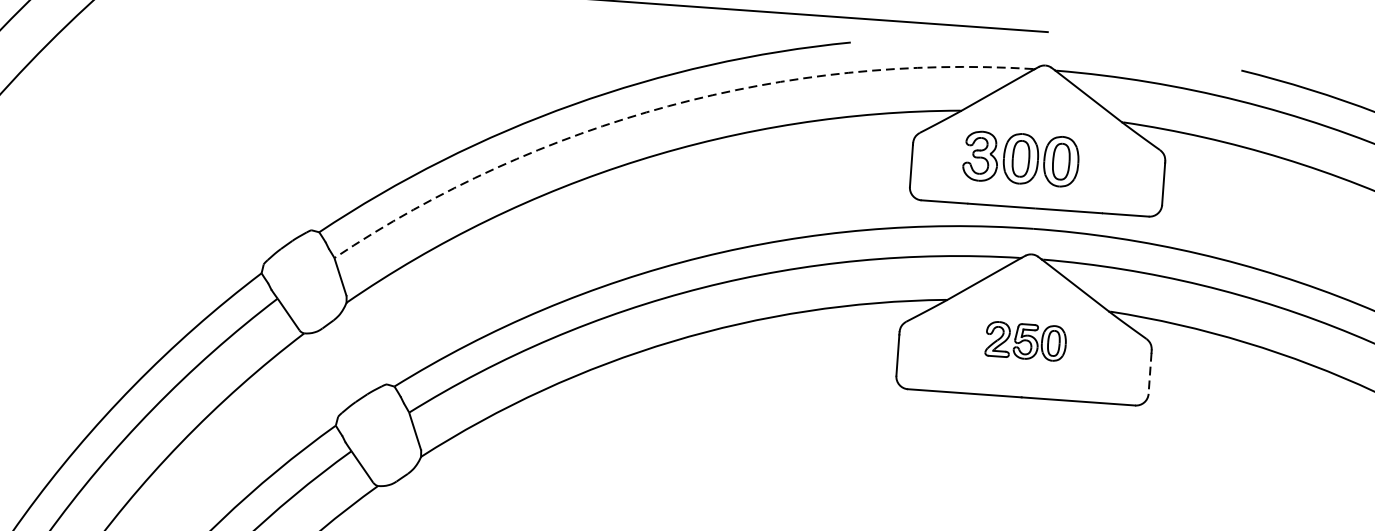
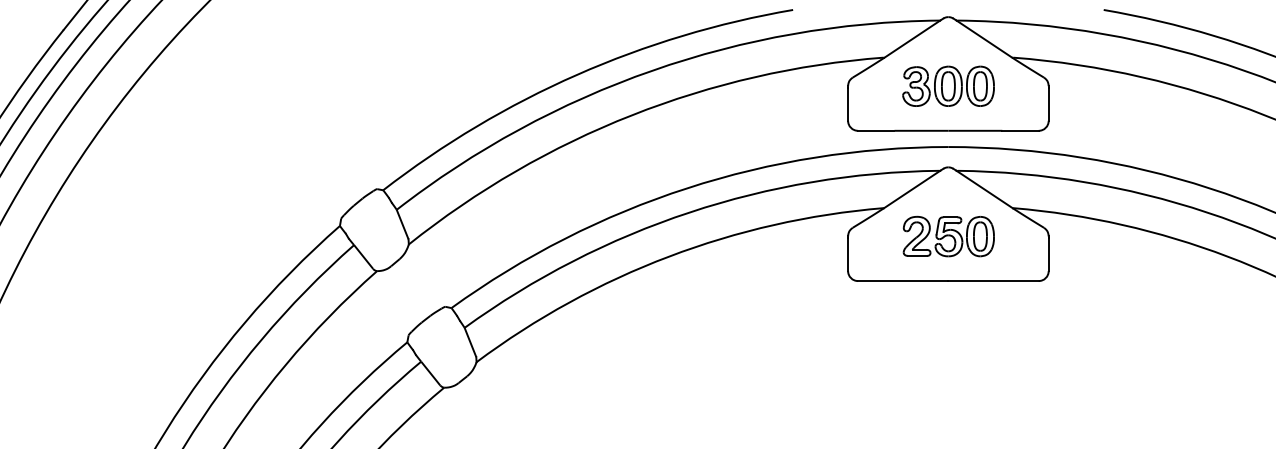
arc: (668, 105) -> (652, 70), dashed -> solid
part: (1021, 157) -> (948, 85), moved
part: (1025, 341) -> (948, 236), size x1.43
line: (1149, 374) -> (1048, 255), dashed -> solid

